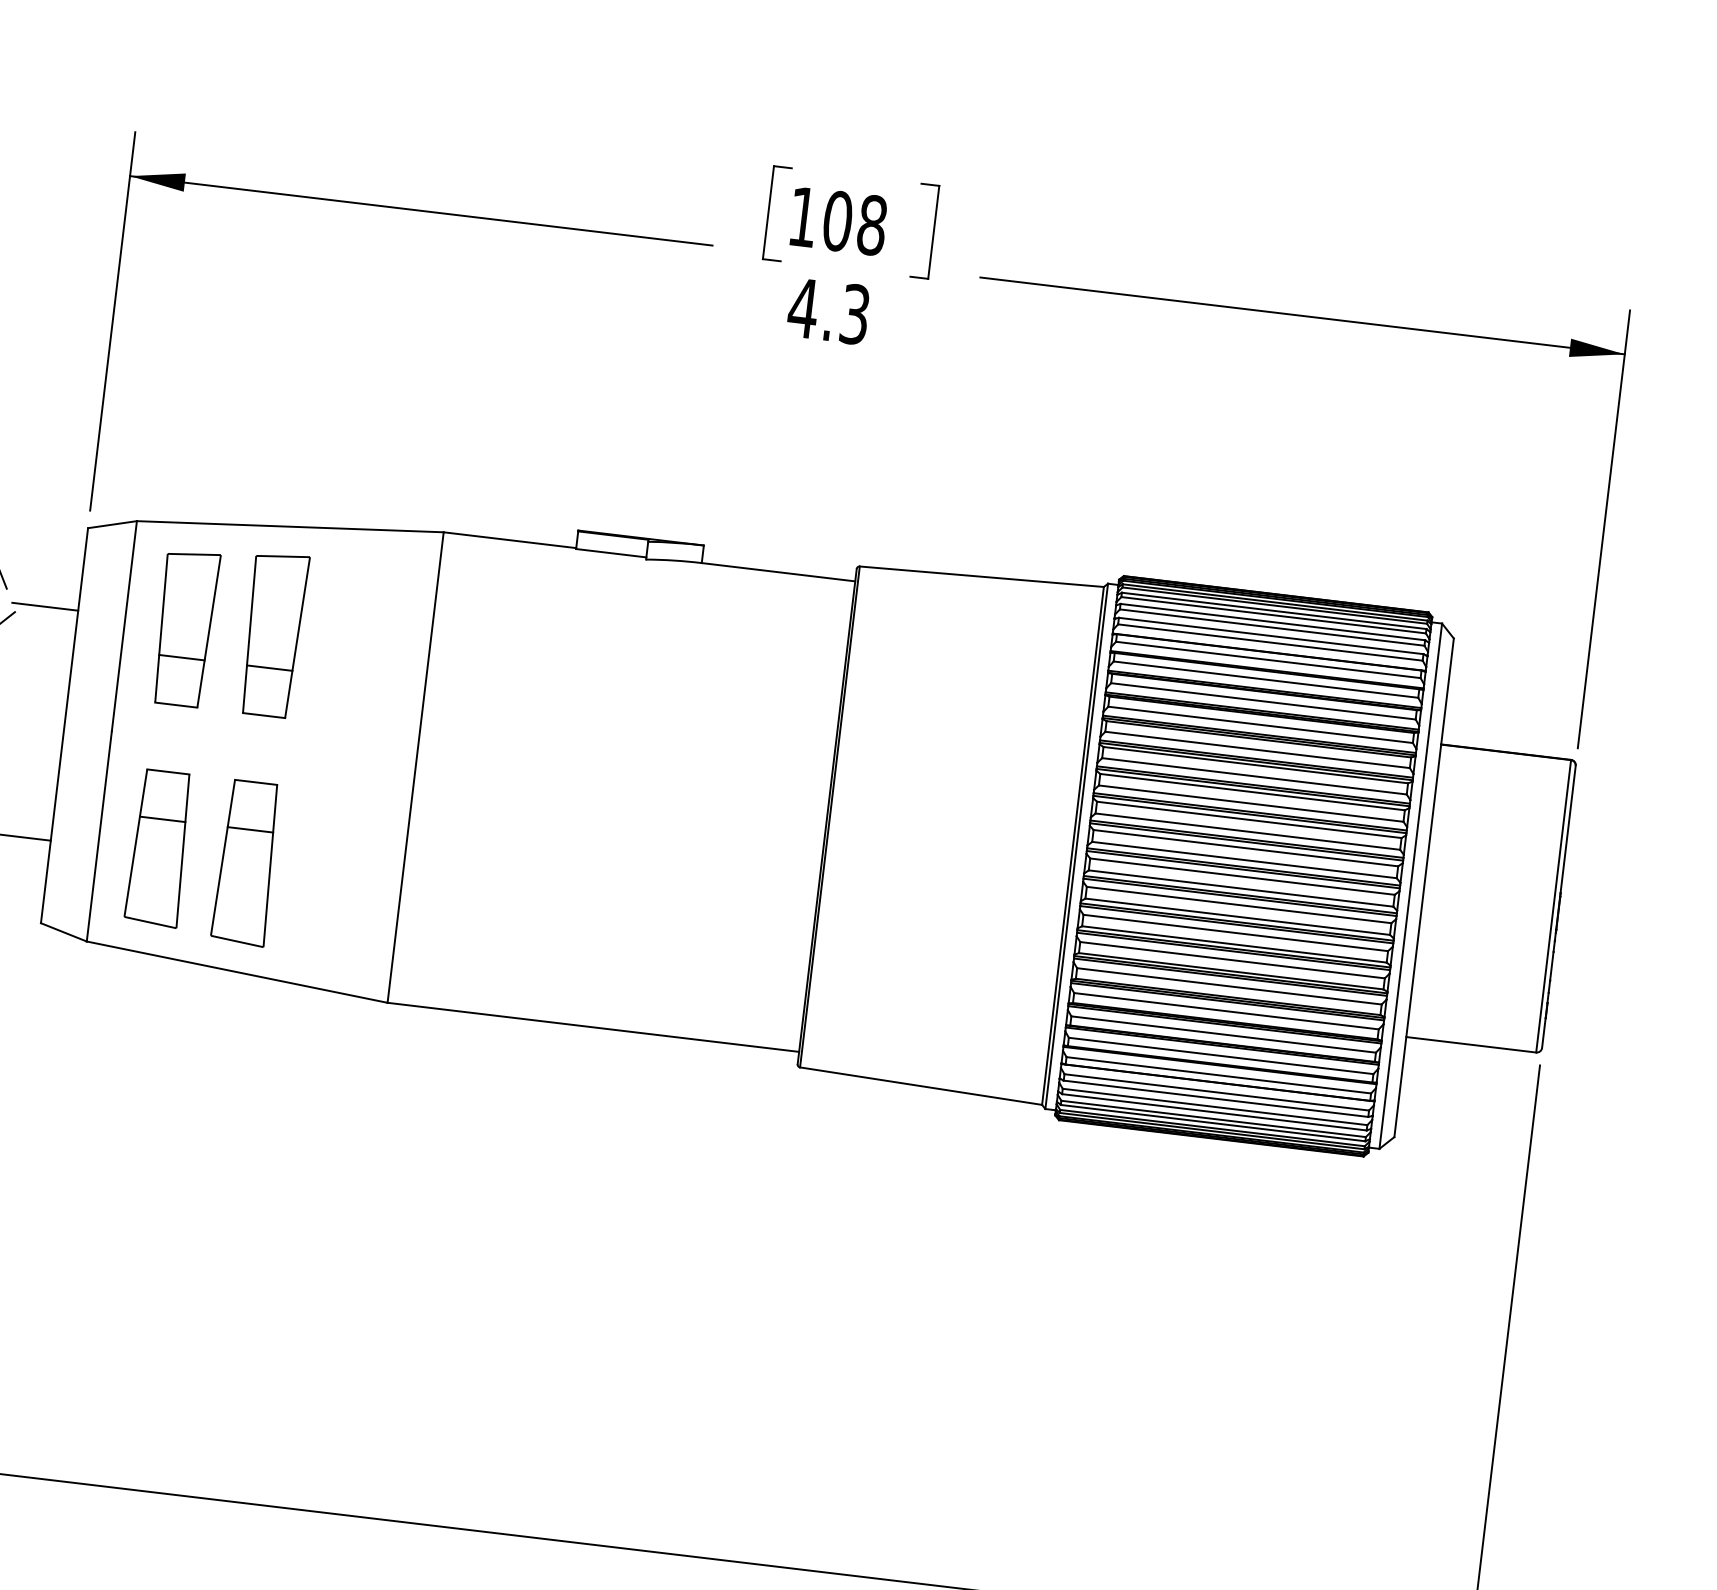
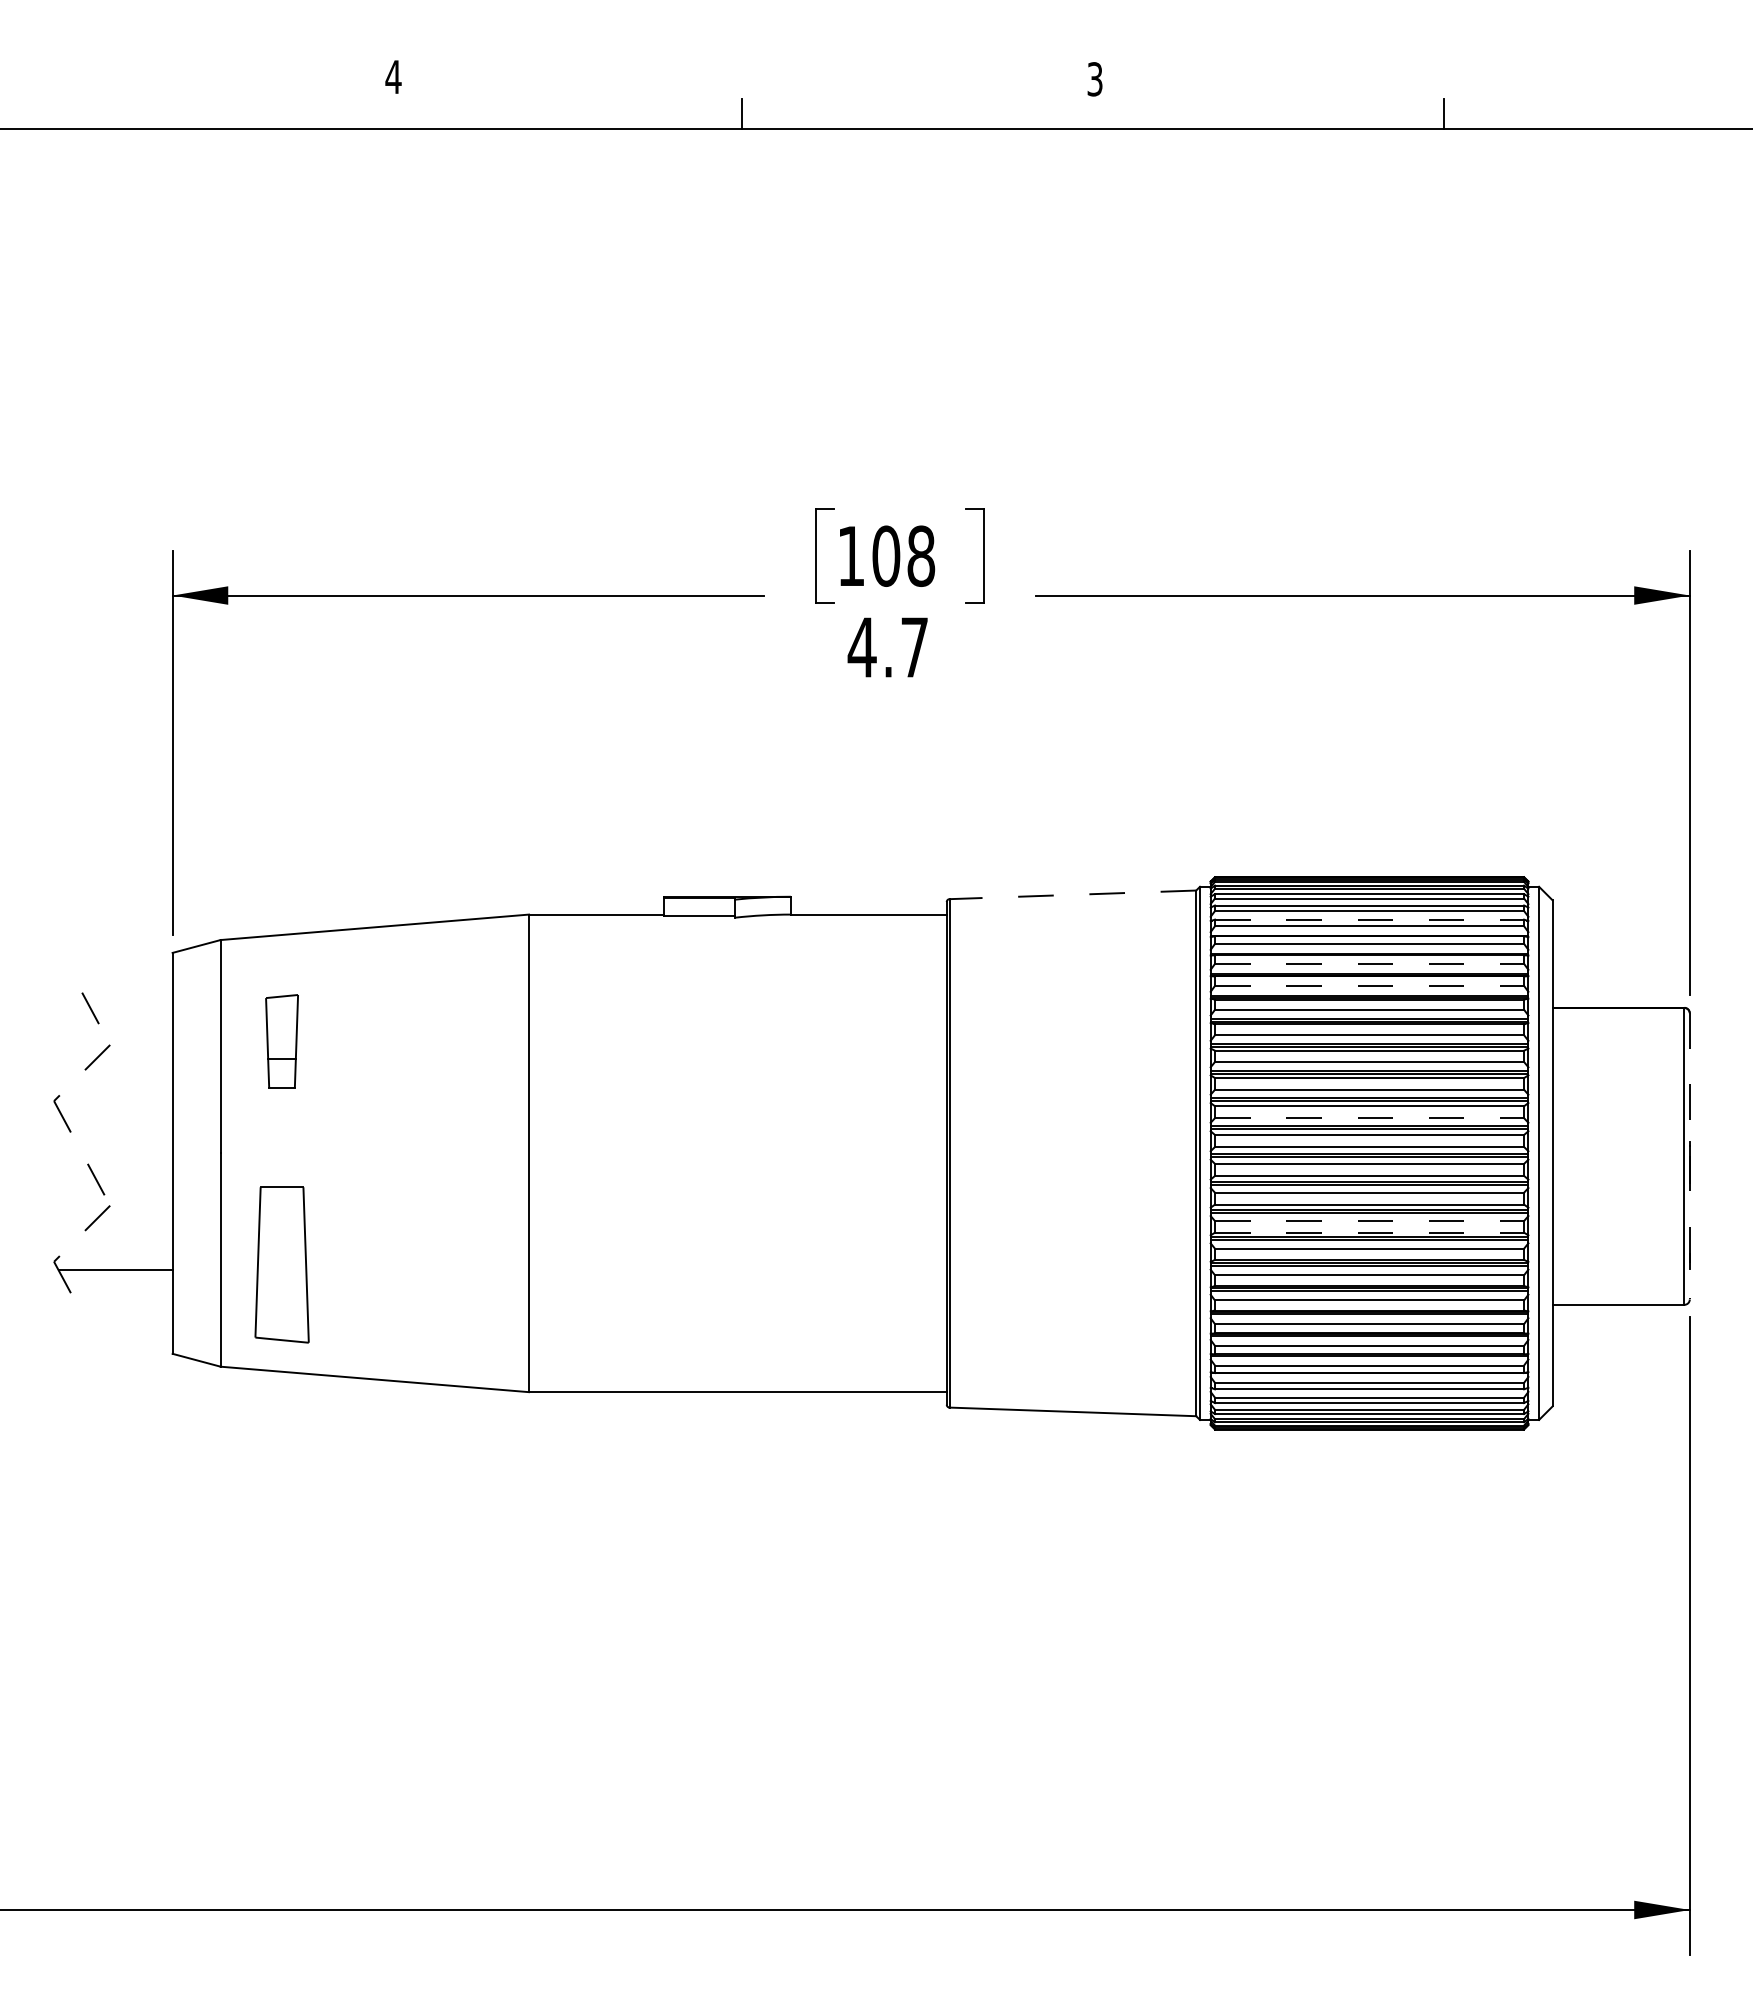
text: (854, 314) -> (914, 647), 4.3 -> 4.7
line: (981, 576) -> (1072, 894), solid -> dashed
line: (44, 606) -> (138, 1036), removed
part: (184, 628) -> (281, 1041), size x0.6
part: (274, 633) -> (371, 1036), removed
line: (1271, 635) -> (1369, 919), solid -> dashed
line: (1266, 679) -> (1369, 963), solid -> dashed
line: (1263, 700) -> (1369, 985), solid -> dashed
line: (163, 819) -> (282, 1235), removed
line: (1247, 831) -> (1369, 1118), solid -> dashed
part: (246, 863) -> (371, 1269), removed
line: (1558, 906) -> (1689, 1156), solid -> dashed
line: (1235, 933) -> (1369, 1221), solid -> dashed
line: (1234, 944) -> (1369, 1232), solid -> dashed

